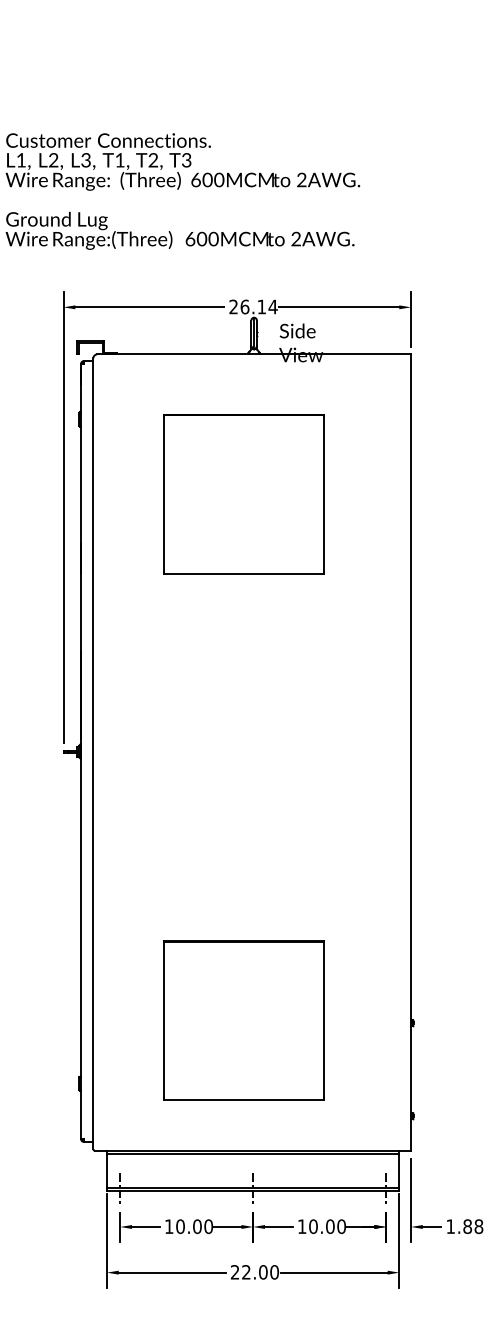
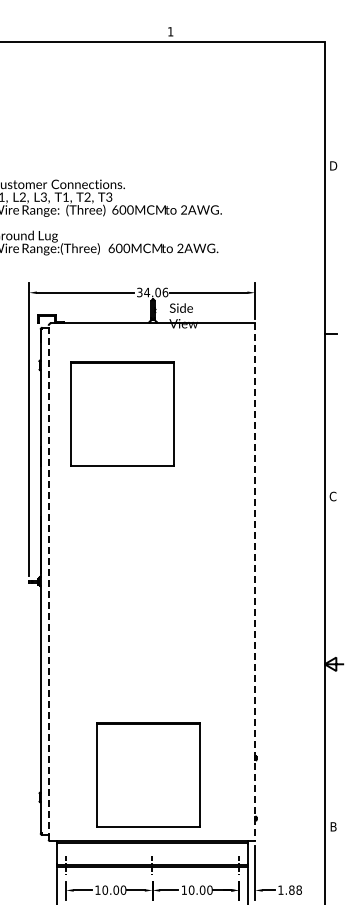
text: (253, 306) -> (152, 292), 26.14 -> 34.06
part: (243, 493) -> (122, 413), moved
line: (93, 753) -> (48, 582), solid -> dashed
line: (411, 753) -> (255, 582), solid -> dashed
part: (243, 1019) -> (148, 774), moved

